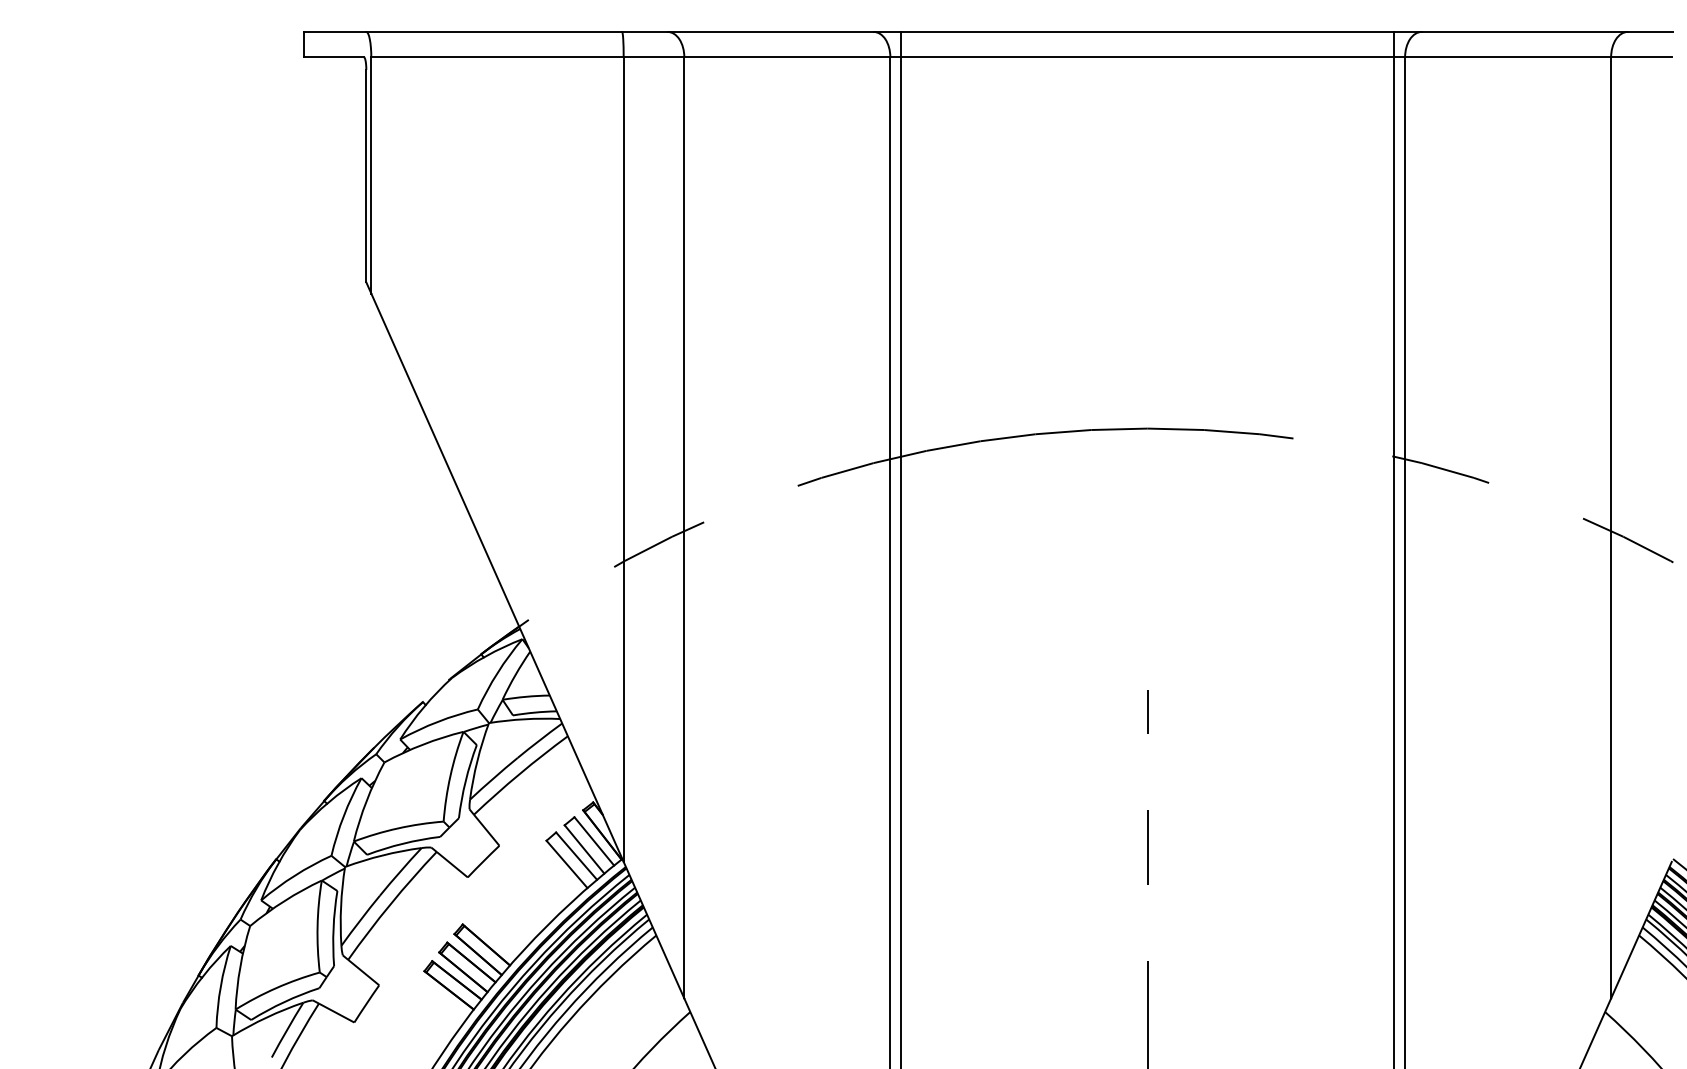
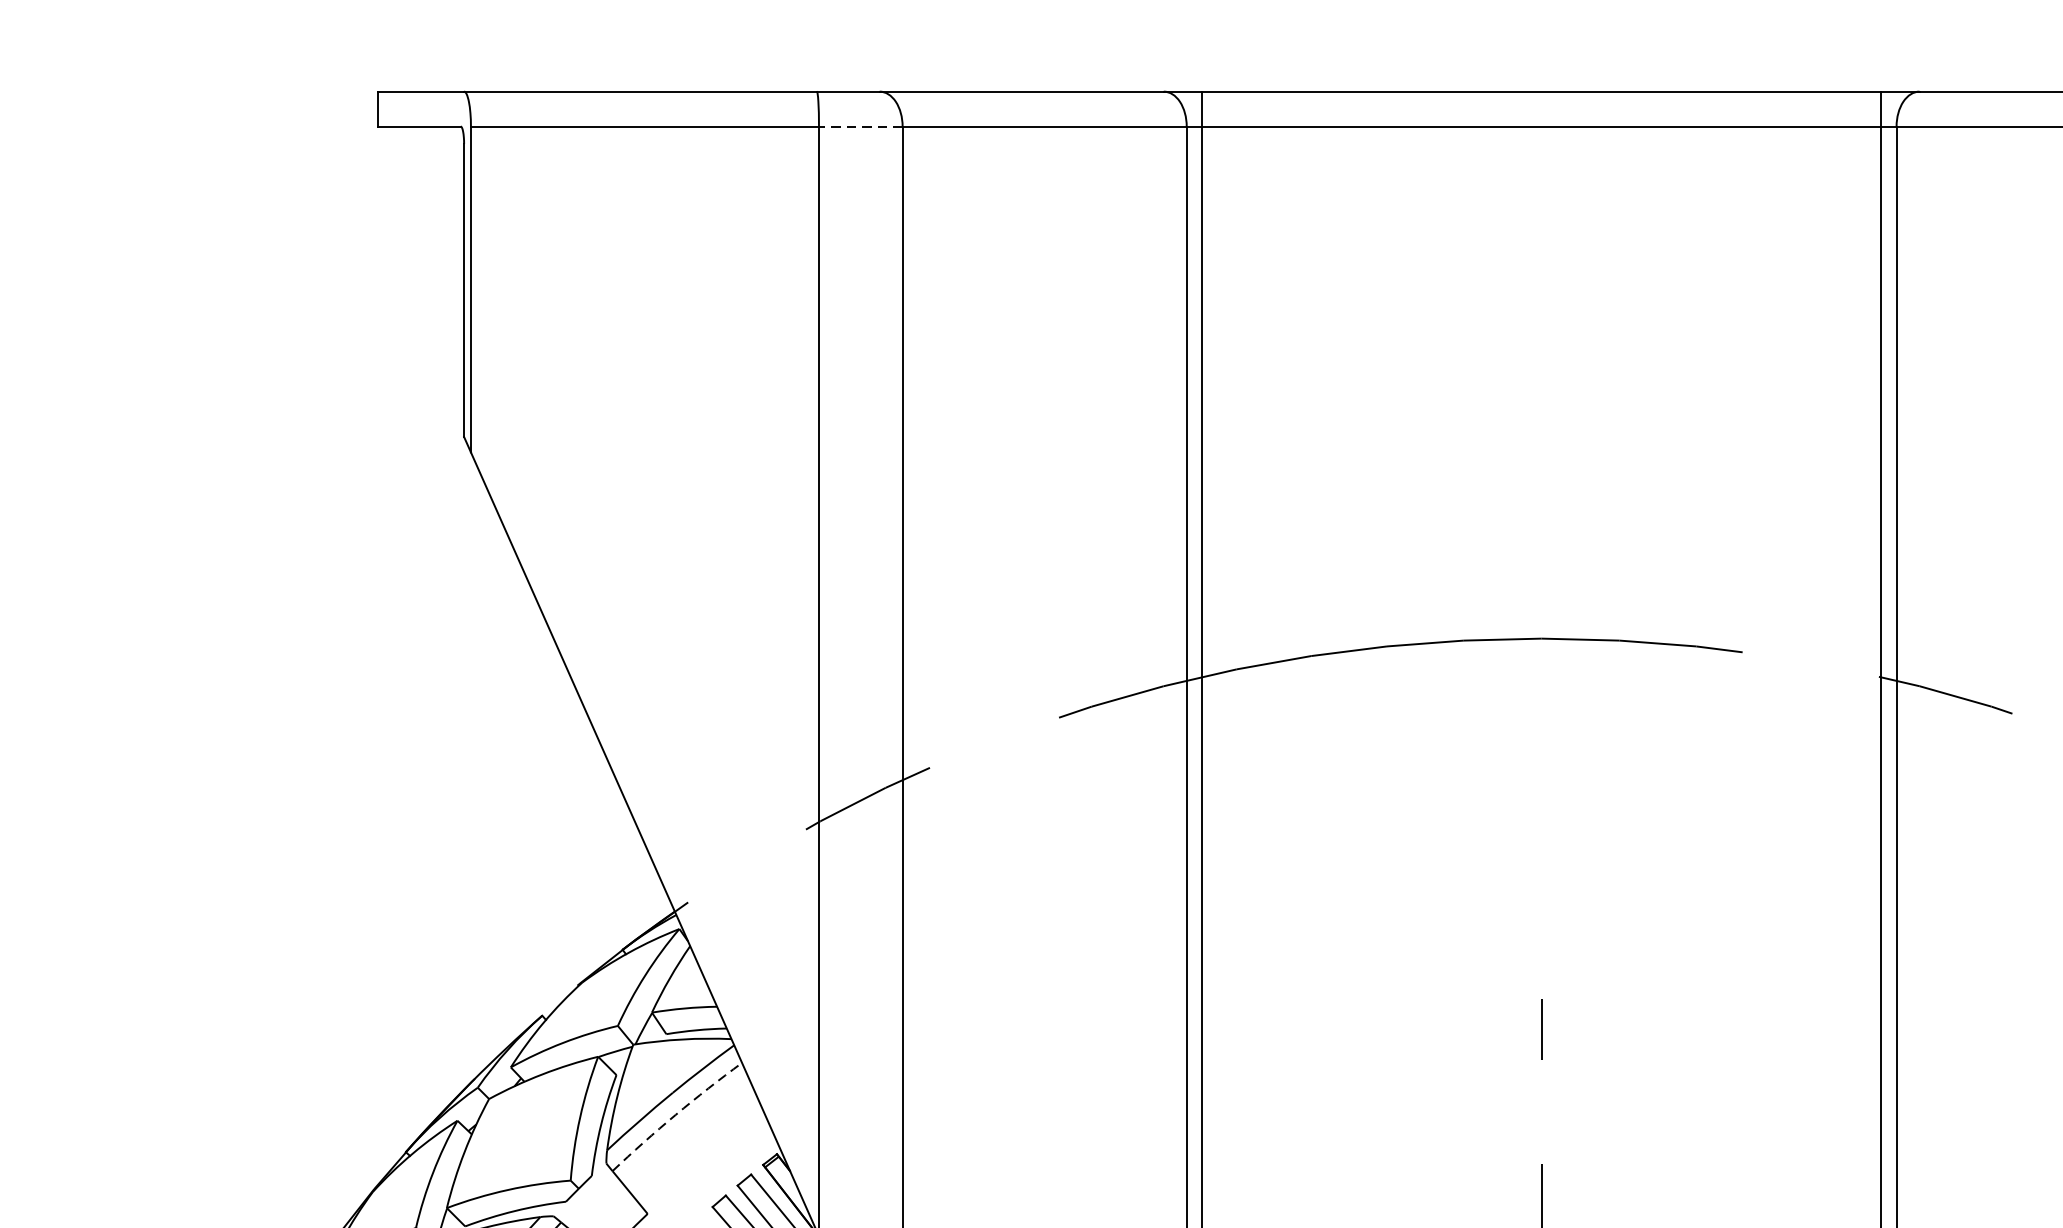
line: (653, 57) -> (860, 126), solid -> dashed
arc: (519, 774) -> (675, 1115), solid -> dashed

